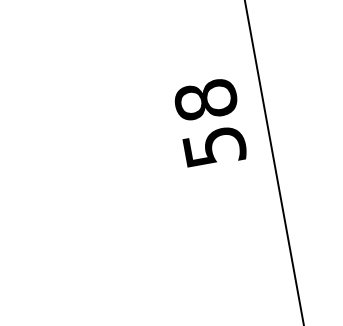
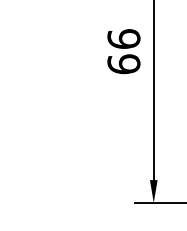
text: (209, 123) -> (123, 51), 58 -> 66

